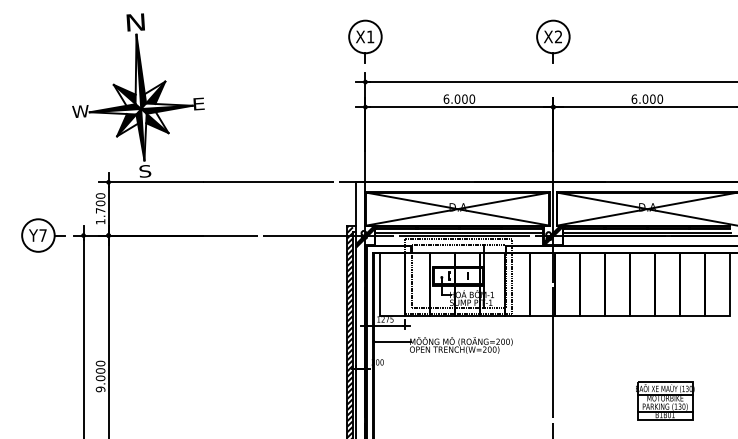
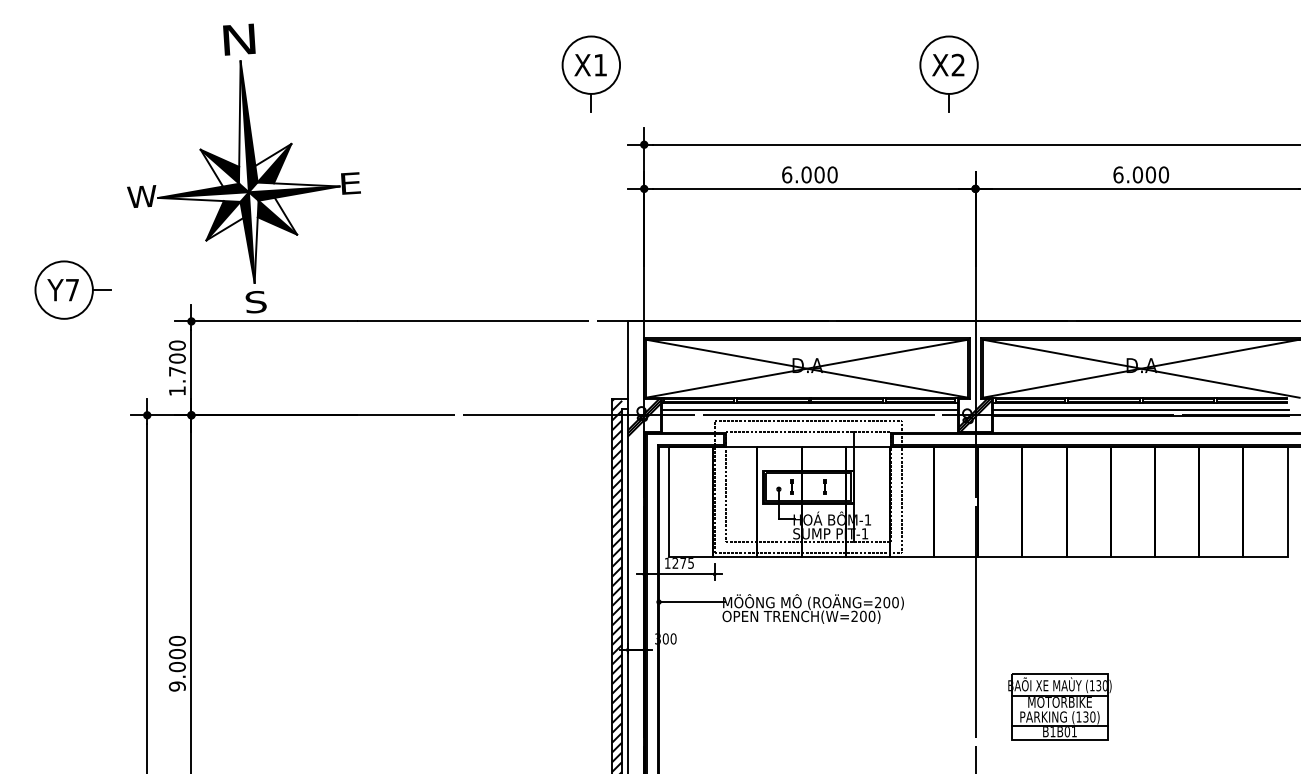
part: (365, 41) -> (591, 73), moved
part: (553, 41) -> (949, 73), moved
part: (43, 235) -> (73, 290), moved
part: (665, 400) -> (1060, 706), moved

